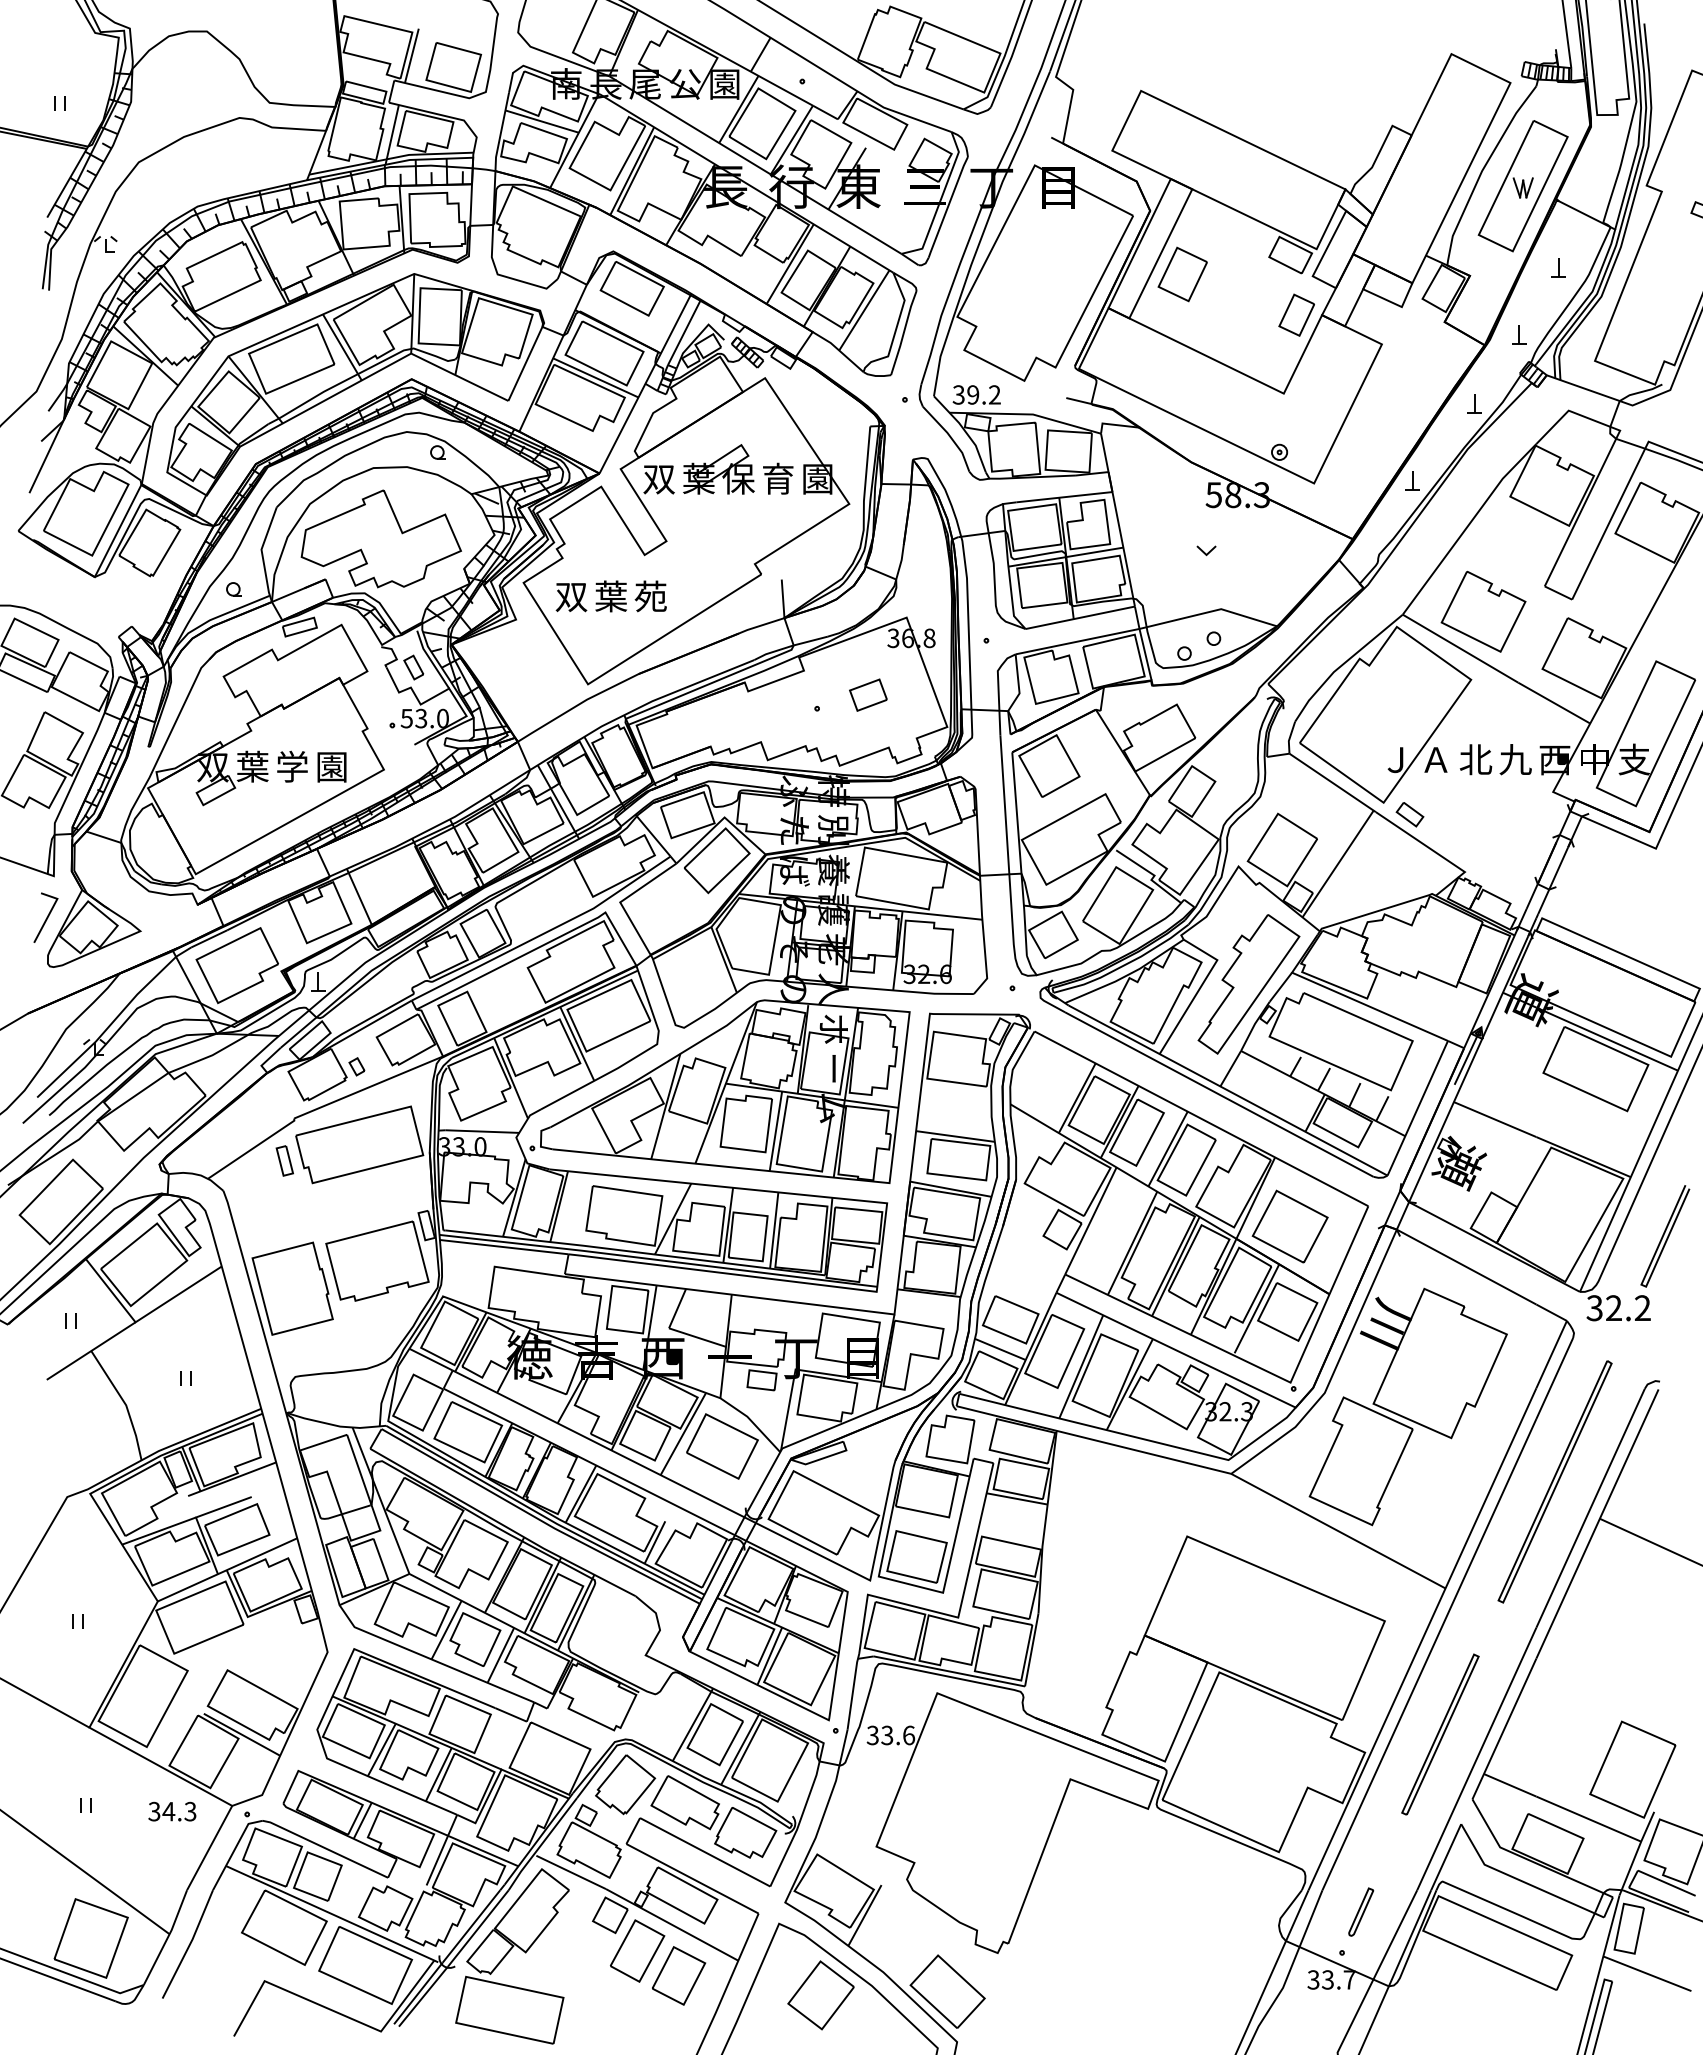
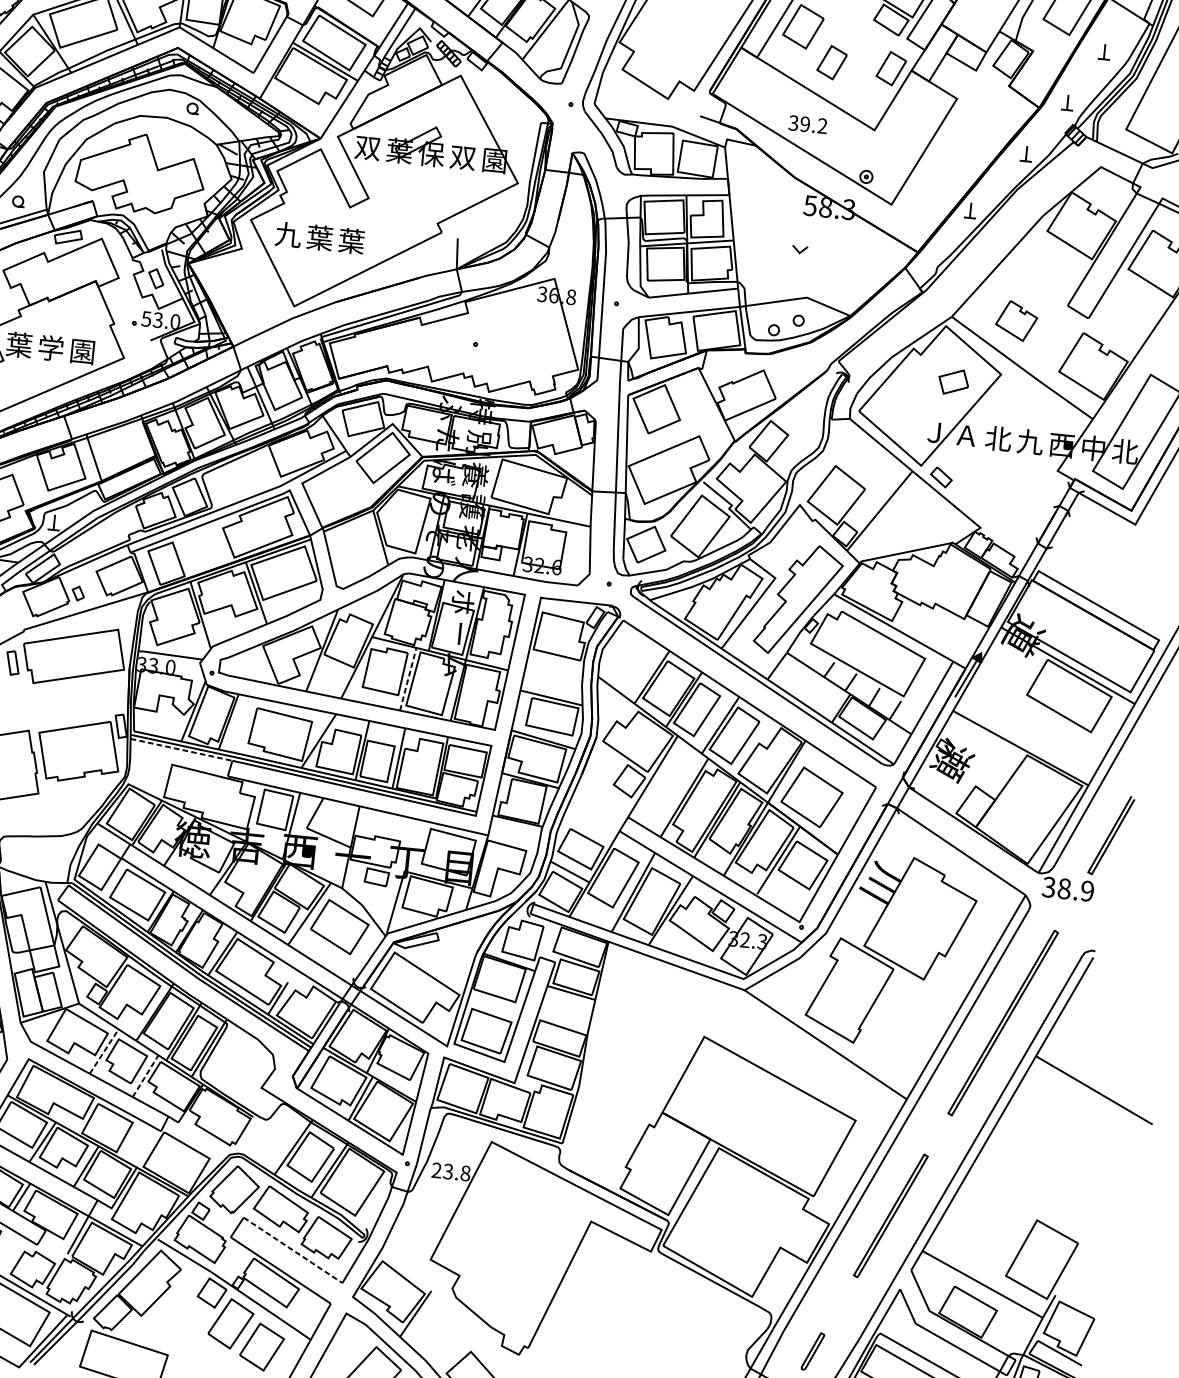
part: (1222, 314) -> (831, 62), added
text: (976, 394) -> (807, 124), moved
text: (777, 478) -> (462, 157), 育 -> 双
text: (571, 596) -> (288, 234), 双 -> 九
text: (650, 596) -> (351, 241), 苑 -> 葉
part: (1483, 611) -> (1016, 320), size x0.6
part: (868, 694) -> (953, 381), moved
text: (1634, 759) -> (1125, 451), 支 -> 北
line: (776, 1130) -> (408, 678), solid -> dashed
line: (504, 1247) -> (181, 750), solid -> dashed
text: (1628, 1308) -> (1076, 890), 32.2 -> 38.9
line: (446, 1630) -> (104, 1051), solid -> dashed
line: (501, 1654) -> (146, 1075), solid -> dashed
text: (890, 1735) -> (450, 1171), 33.6 -> 23.8
line: (705, 1852) -> (293, 1250), solid -> dashed

